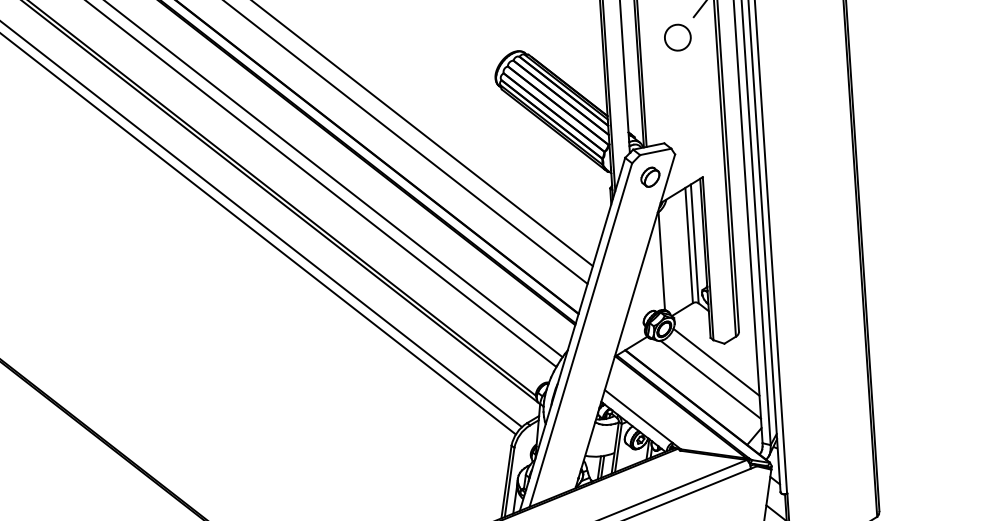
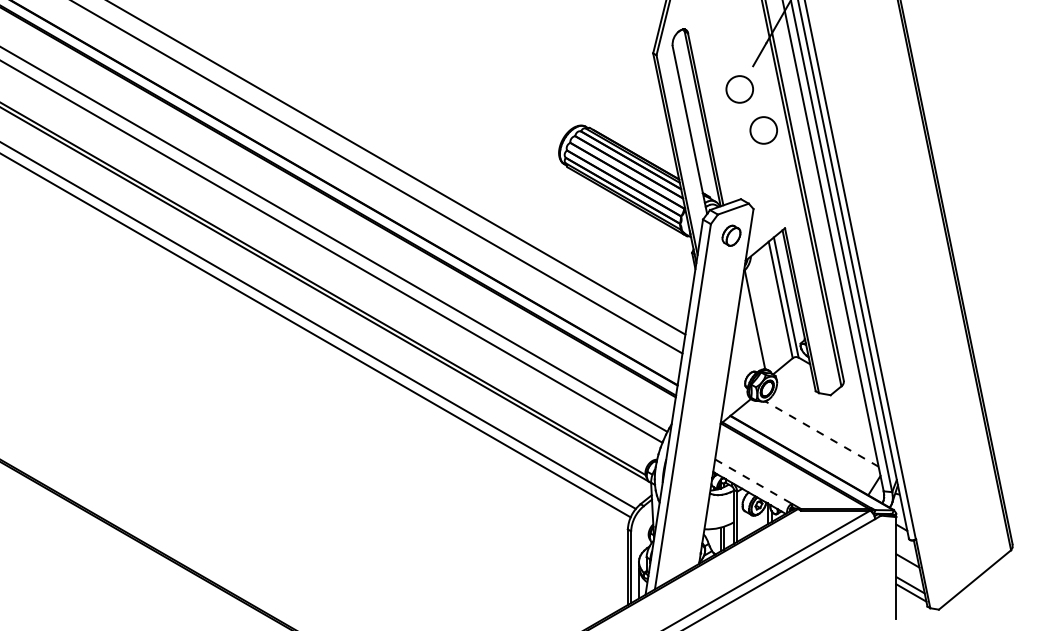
circle: (695, 80) -> (763, 130), added
line: (715, 362) -> (824, 415), removed
line: (710, 379) -> (821, 433), solid -> dashed
line: (638, 416) -> (753, 481), solid -> dashed

